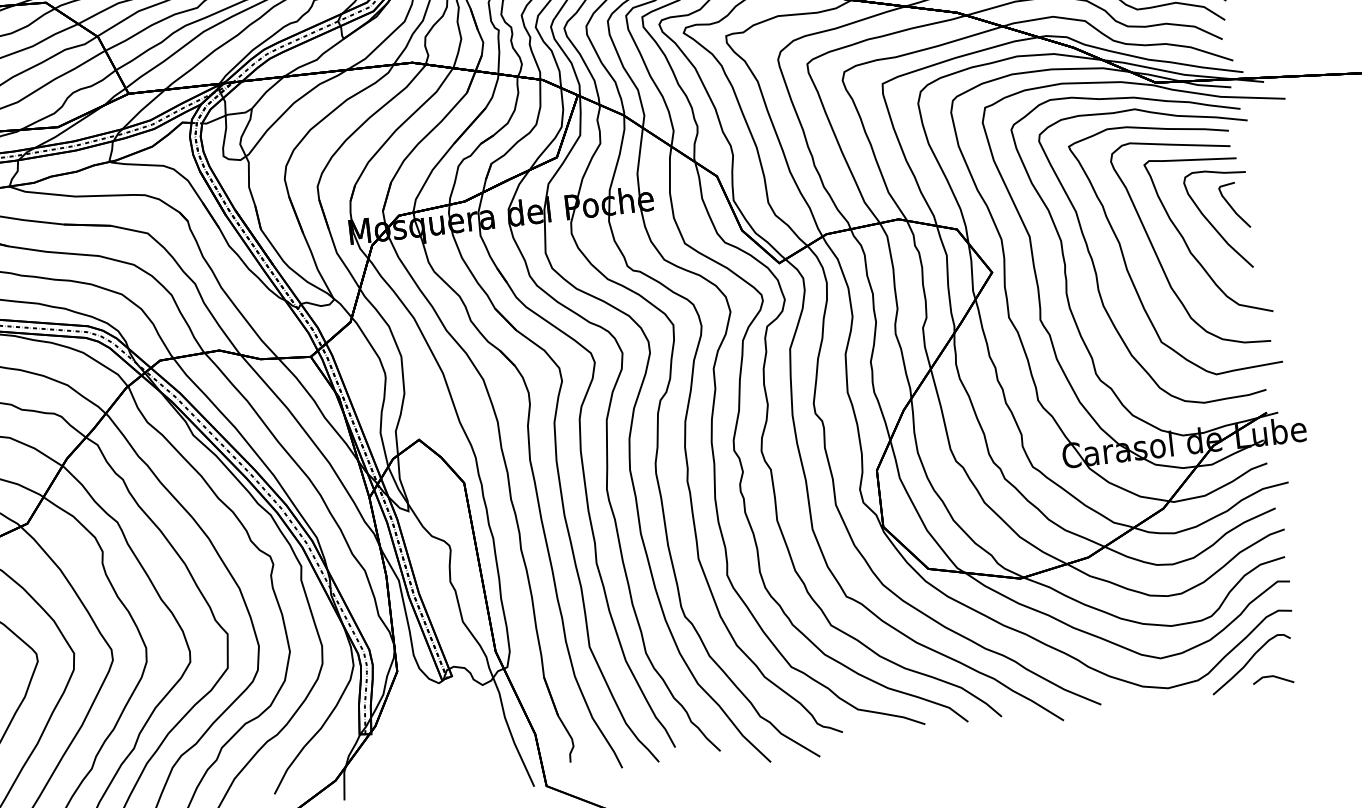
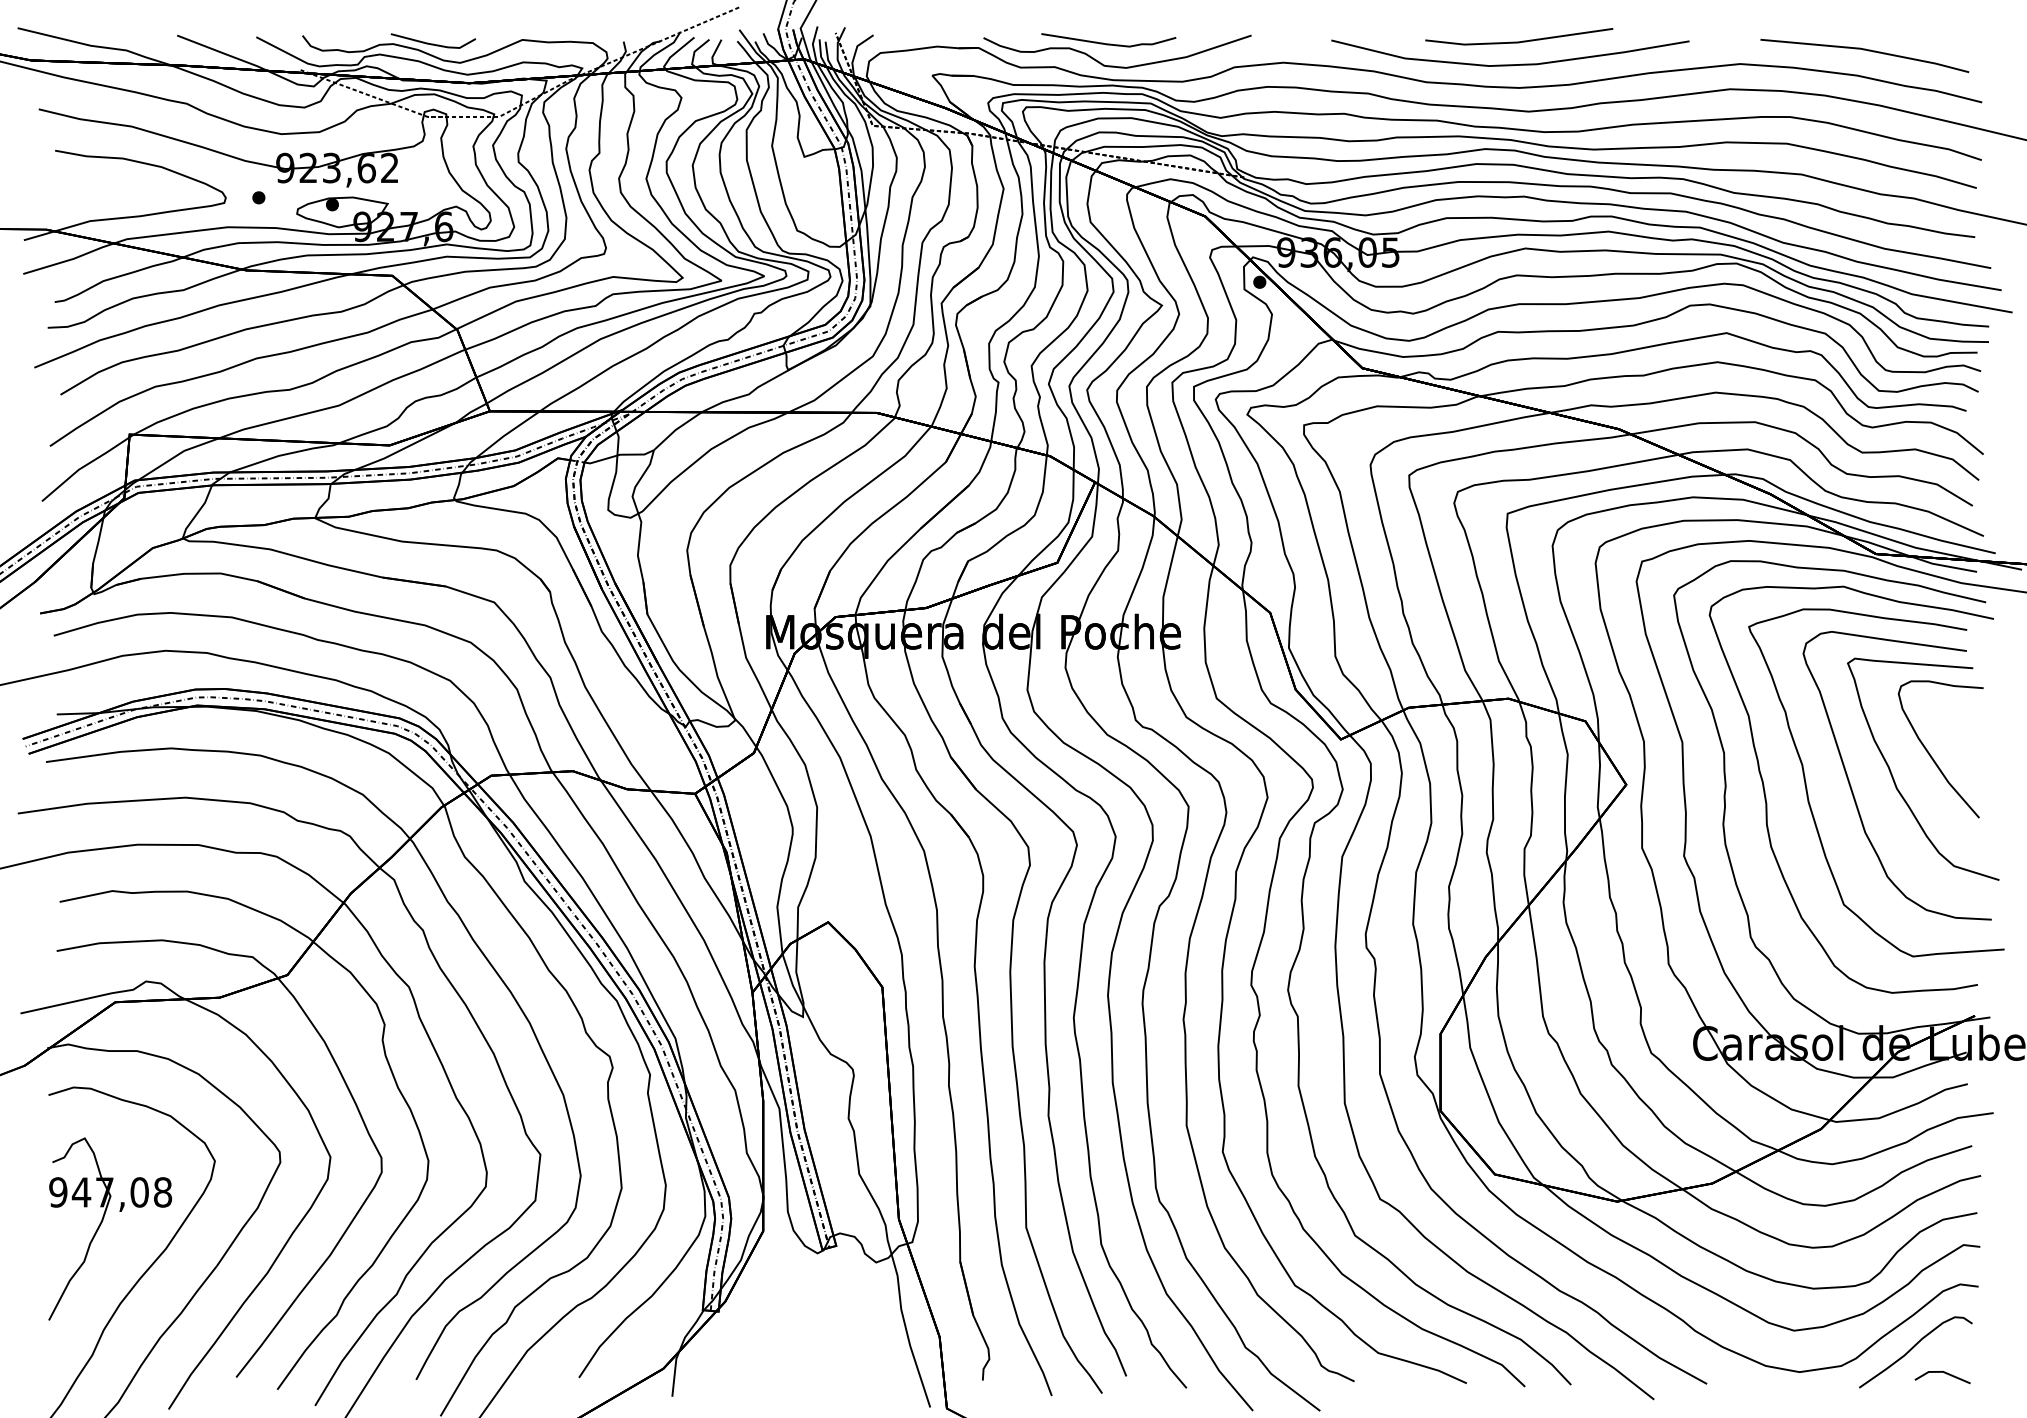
curve: (1231, 206) -> (1959, 732), removed

